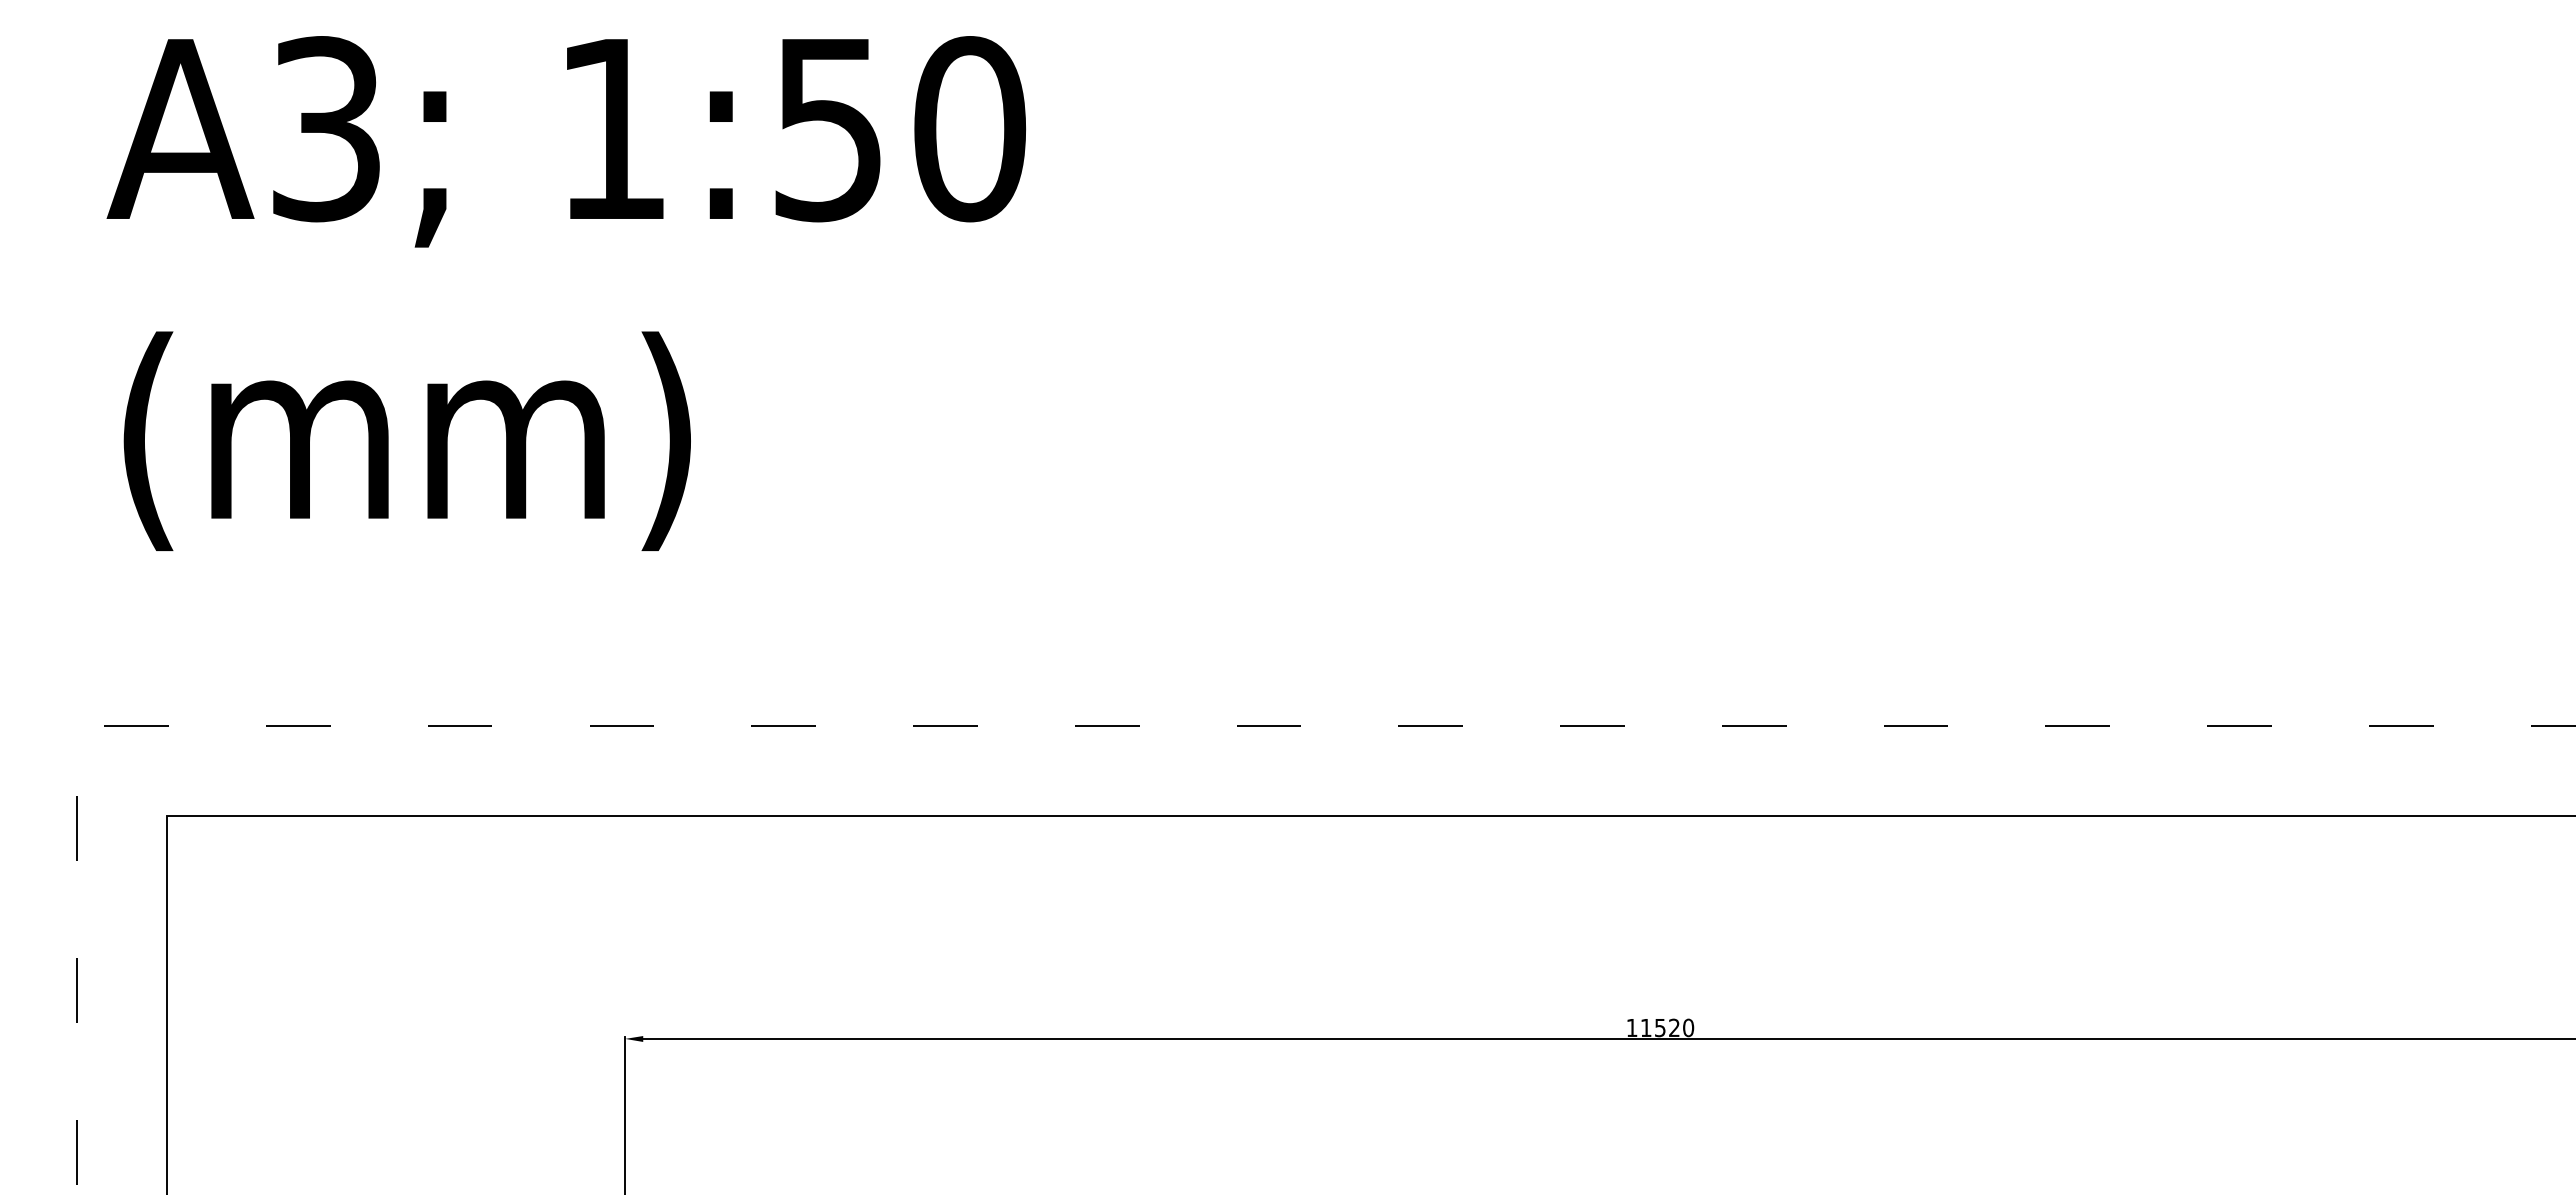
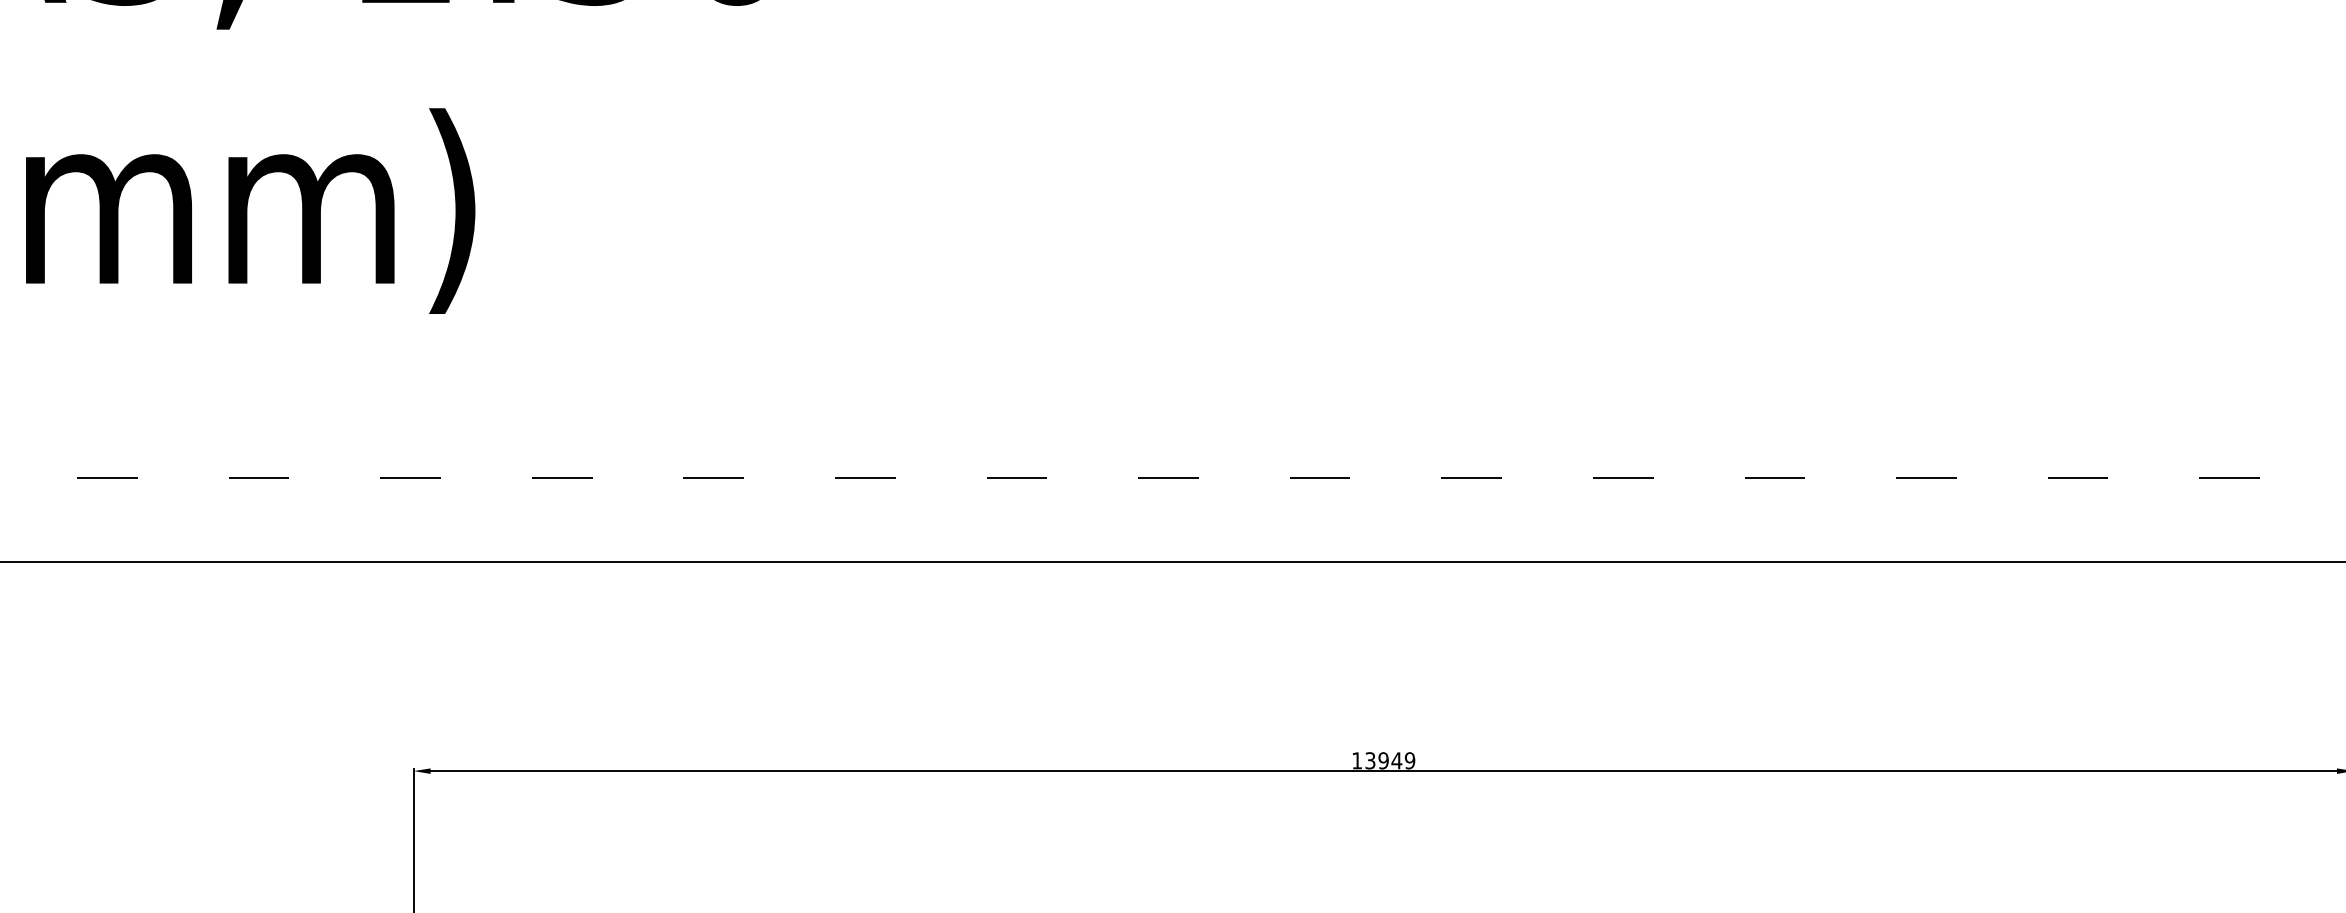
text: (1667, 1027) -> (1390, 760), 11520 -> 13949

